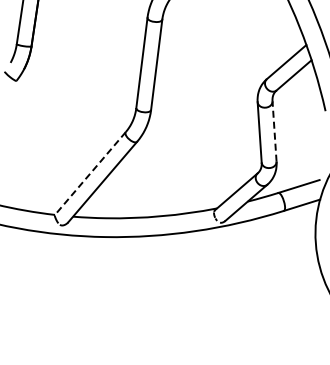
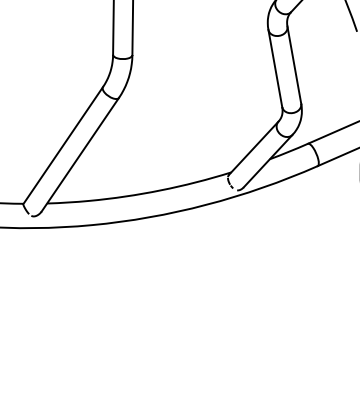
line: (274, 130) -> (294, 63), dashed -> solid
line: (90, 173) -> (63, 145), dashed -> solid

